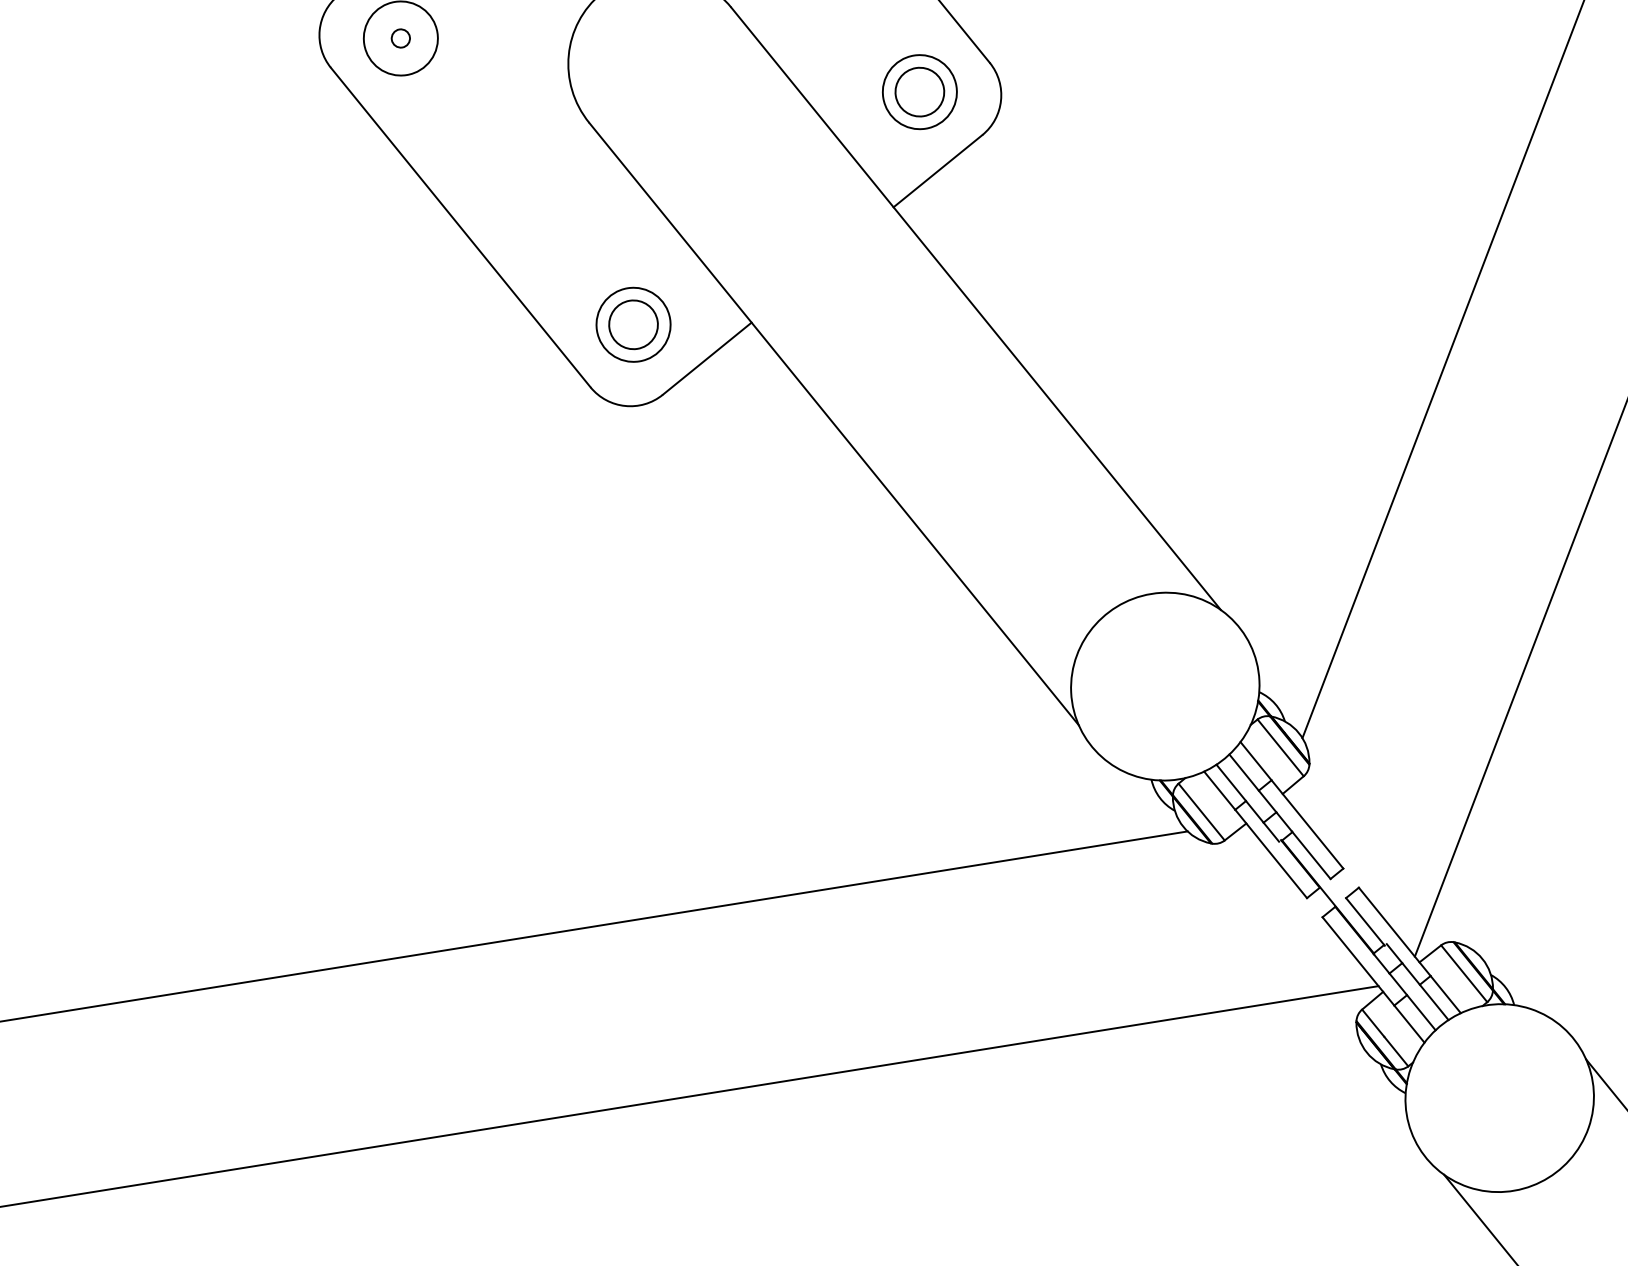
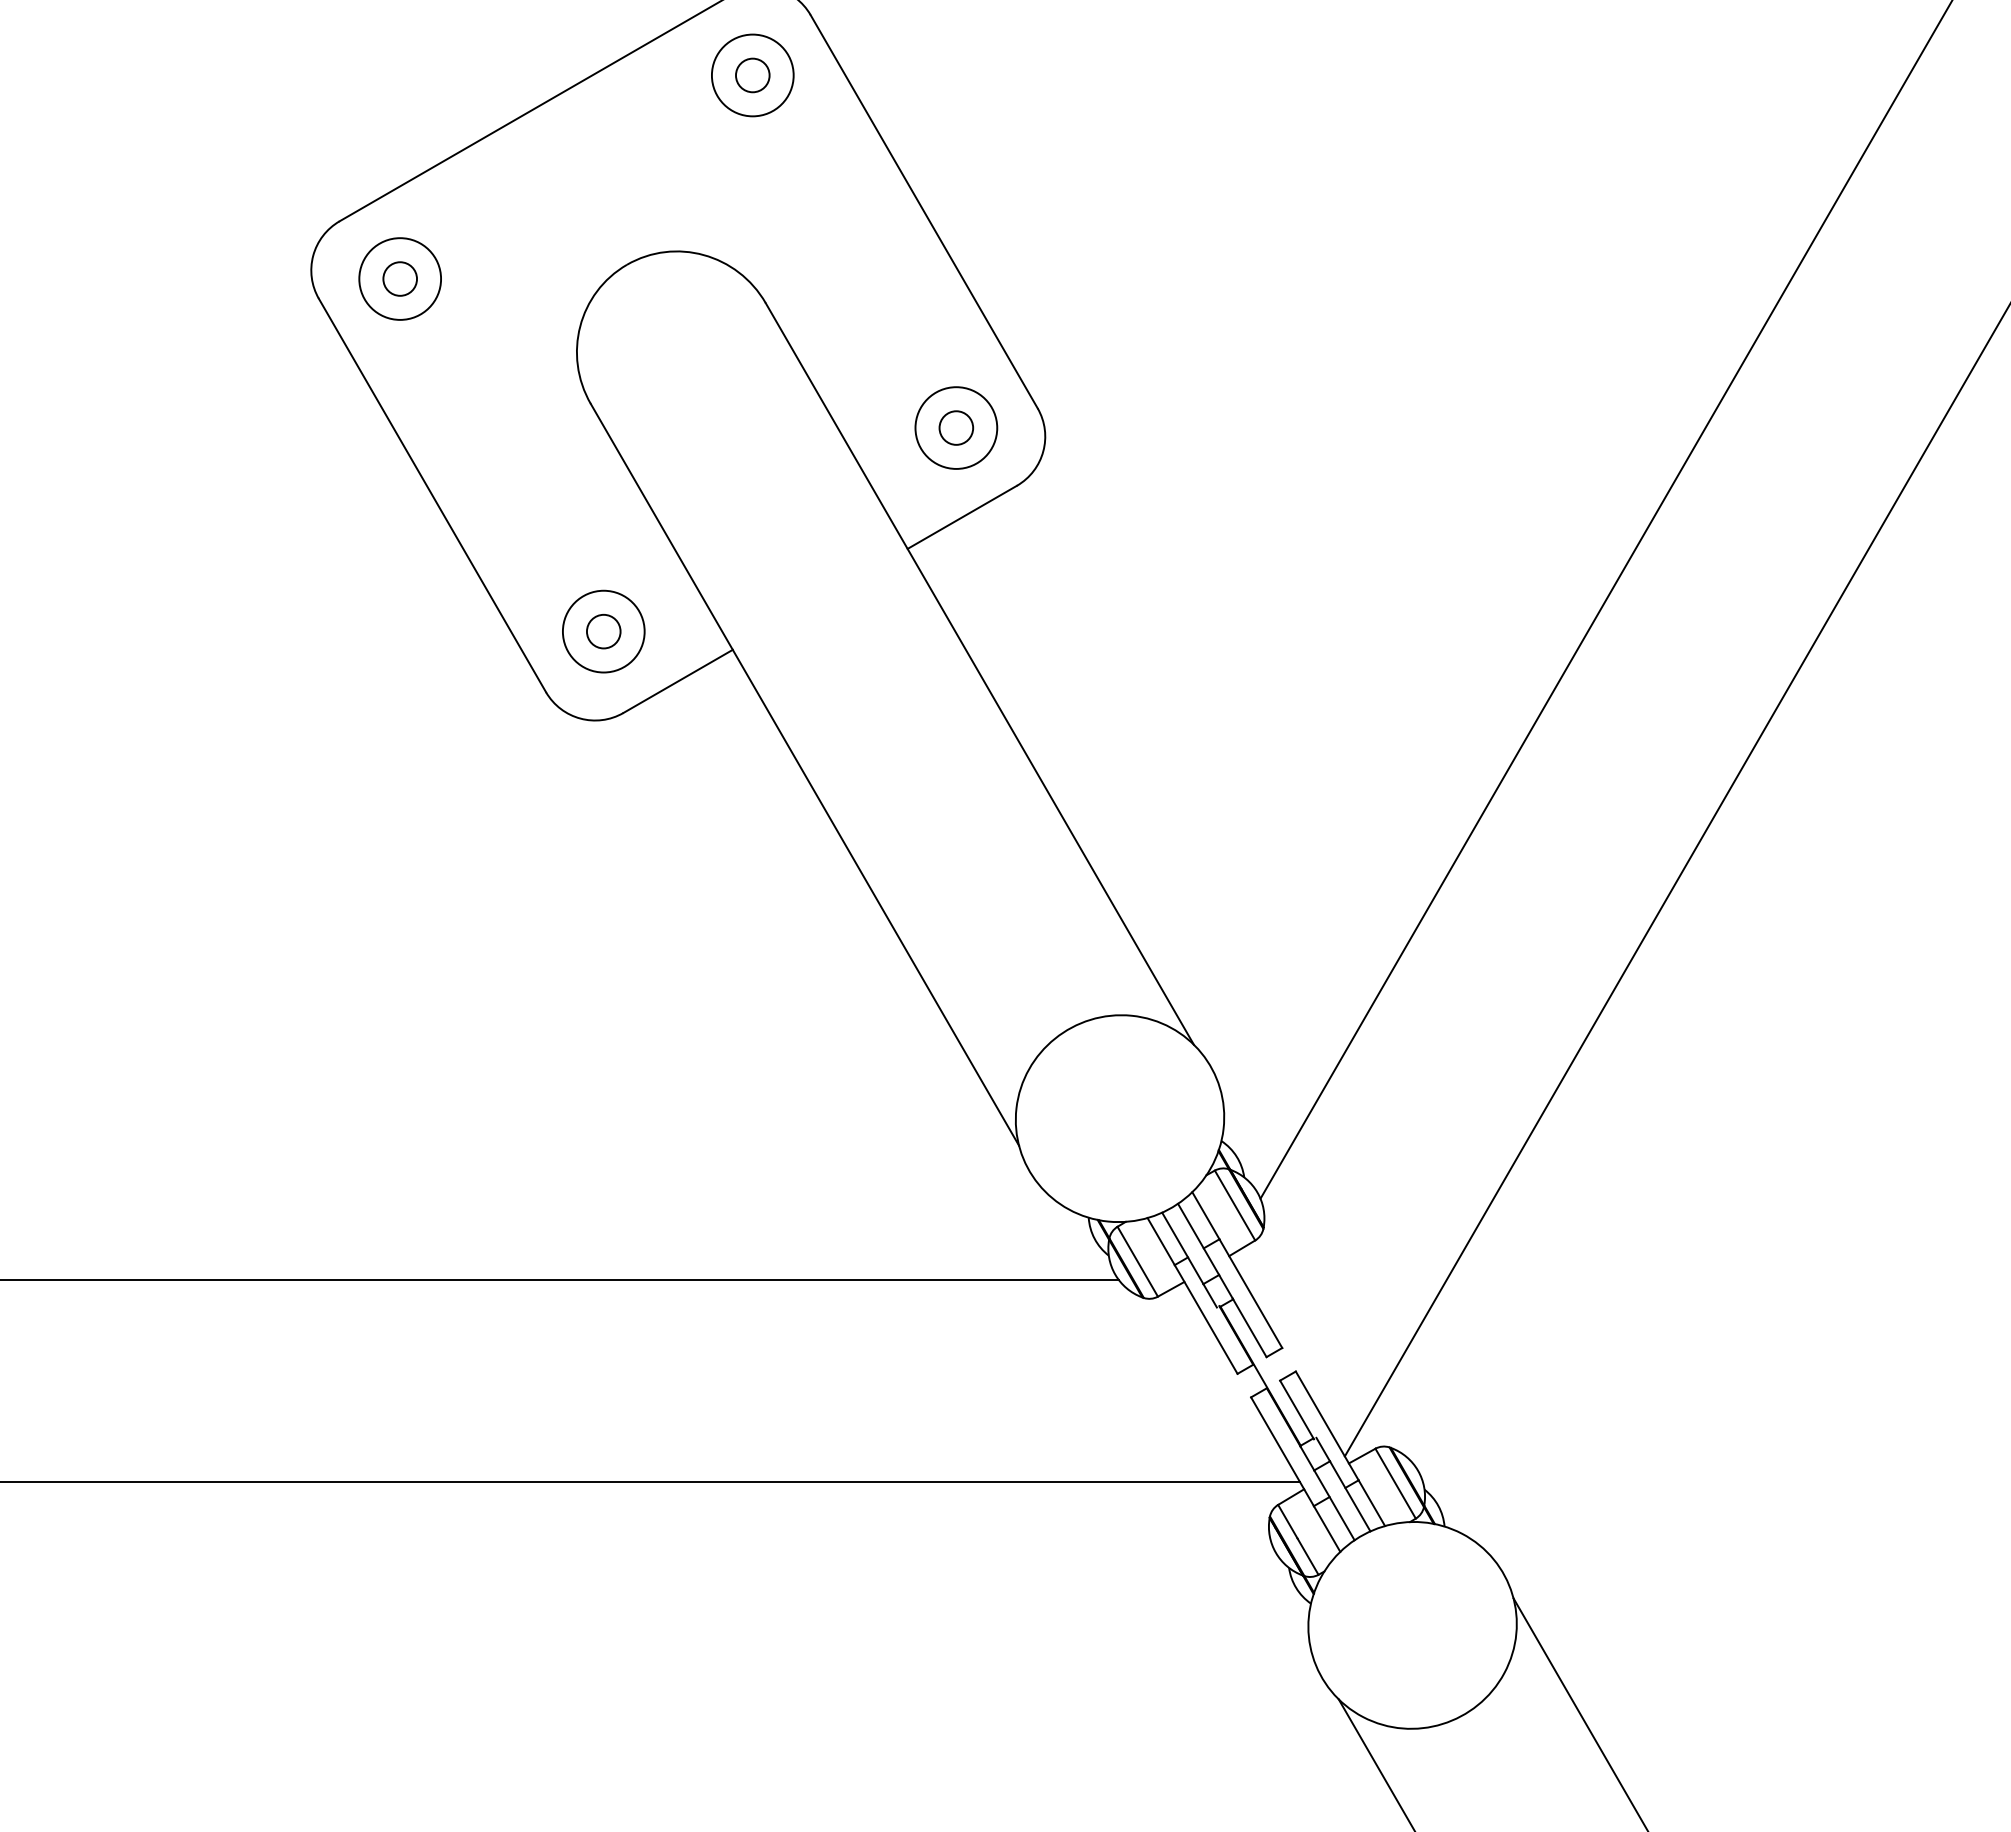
circle: (401, 37) -> (400, 278), size x1.67
circle: (919, 91) -> (956, 427), size x0.62
circle: (633, 324) -> (603, 631), size x0.62

